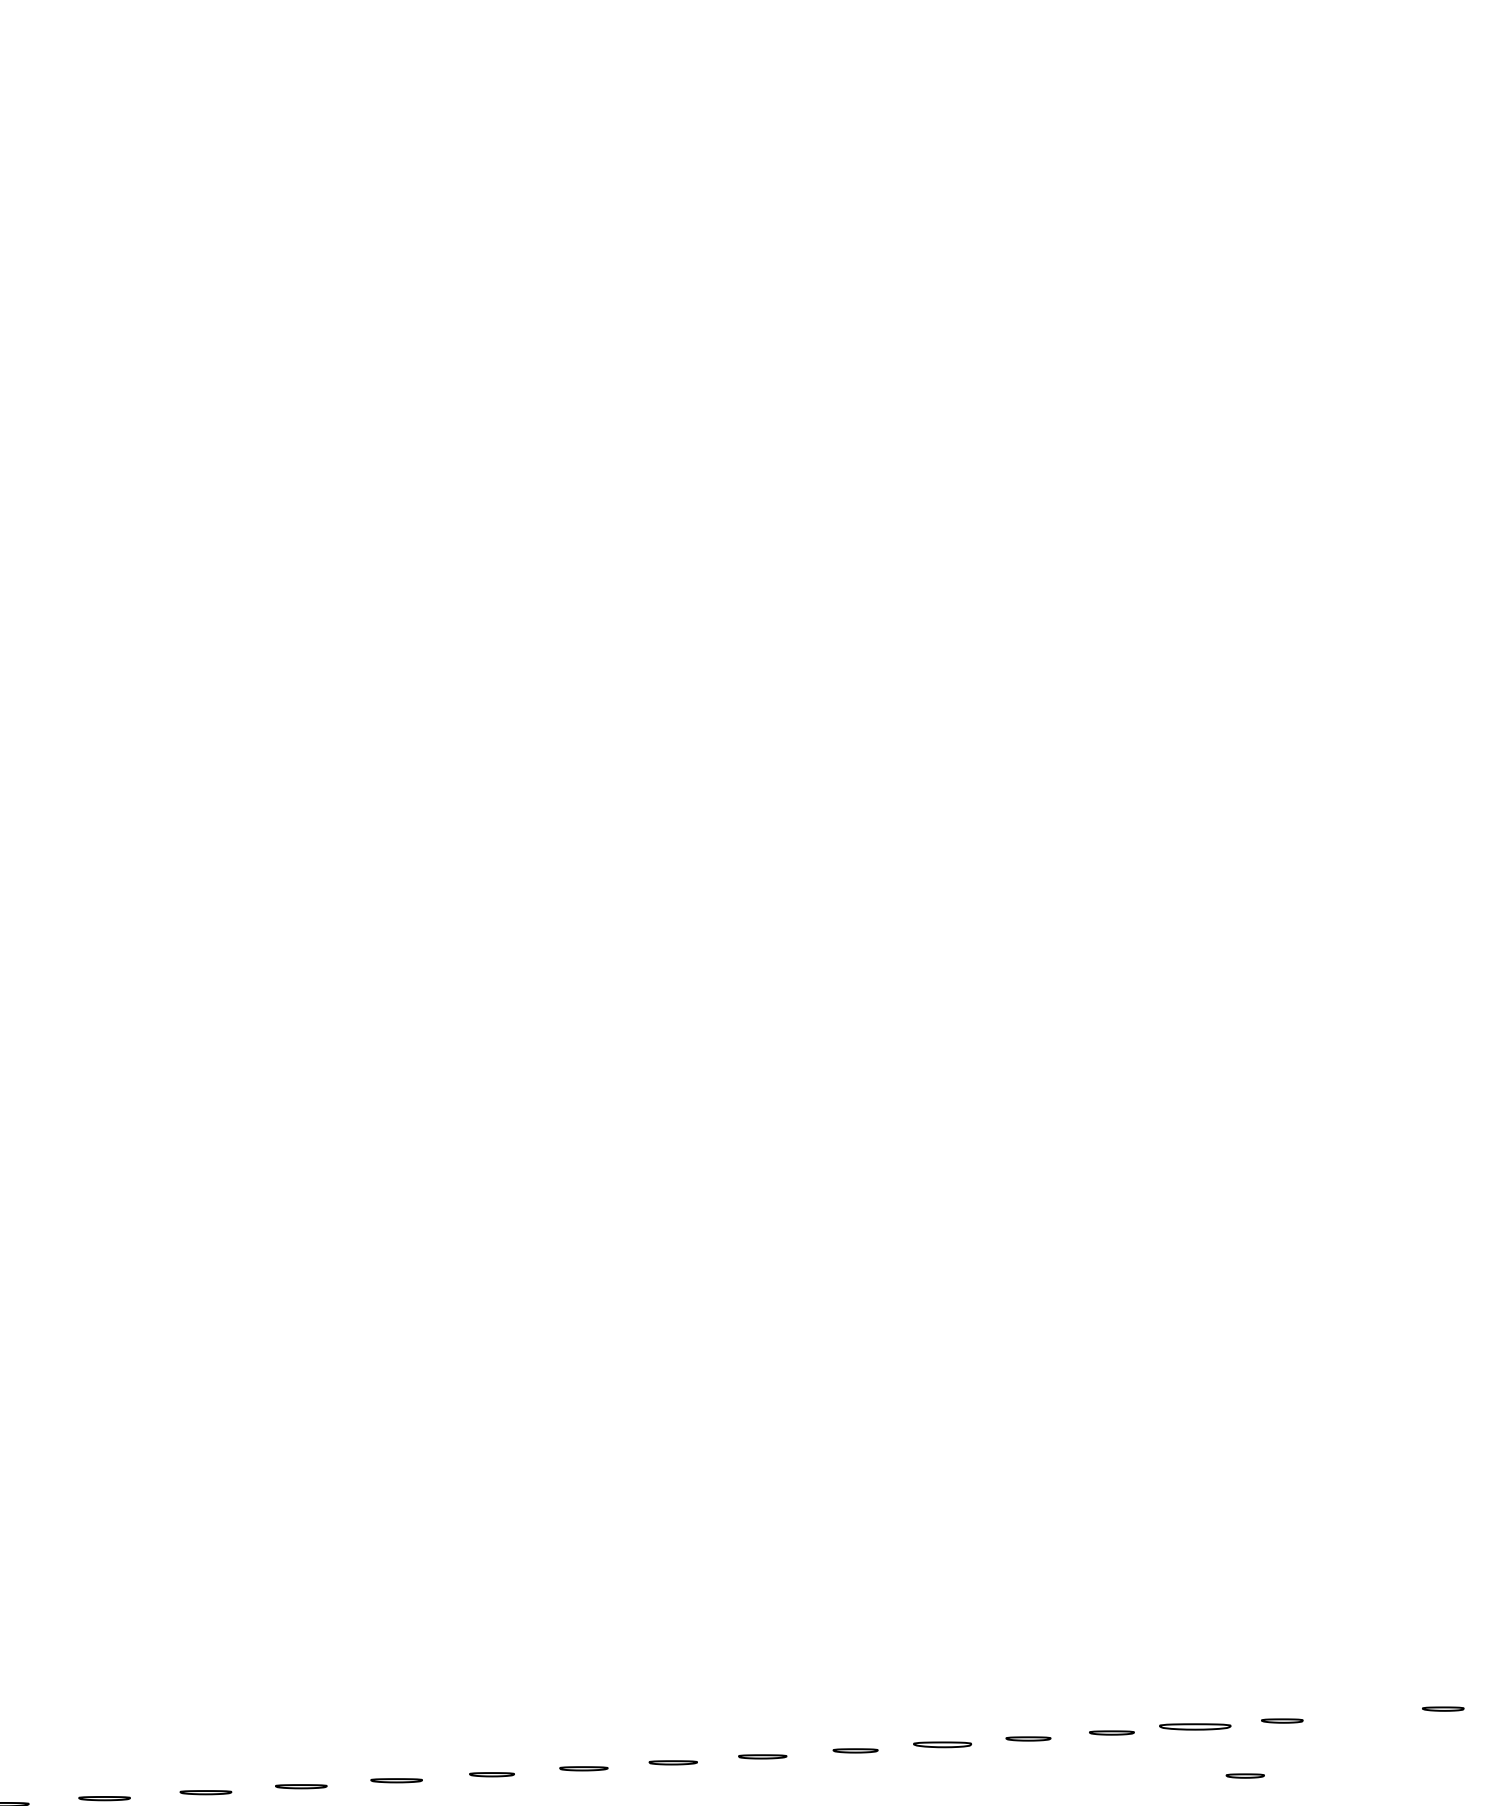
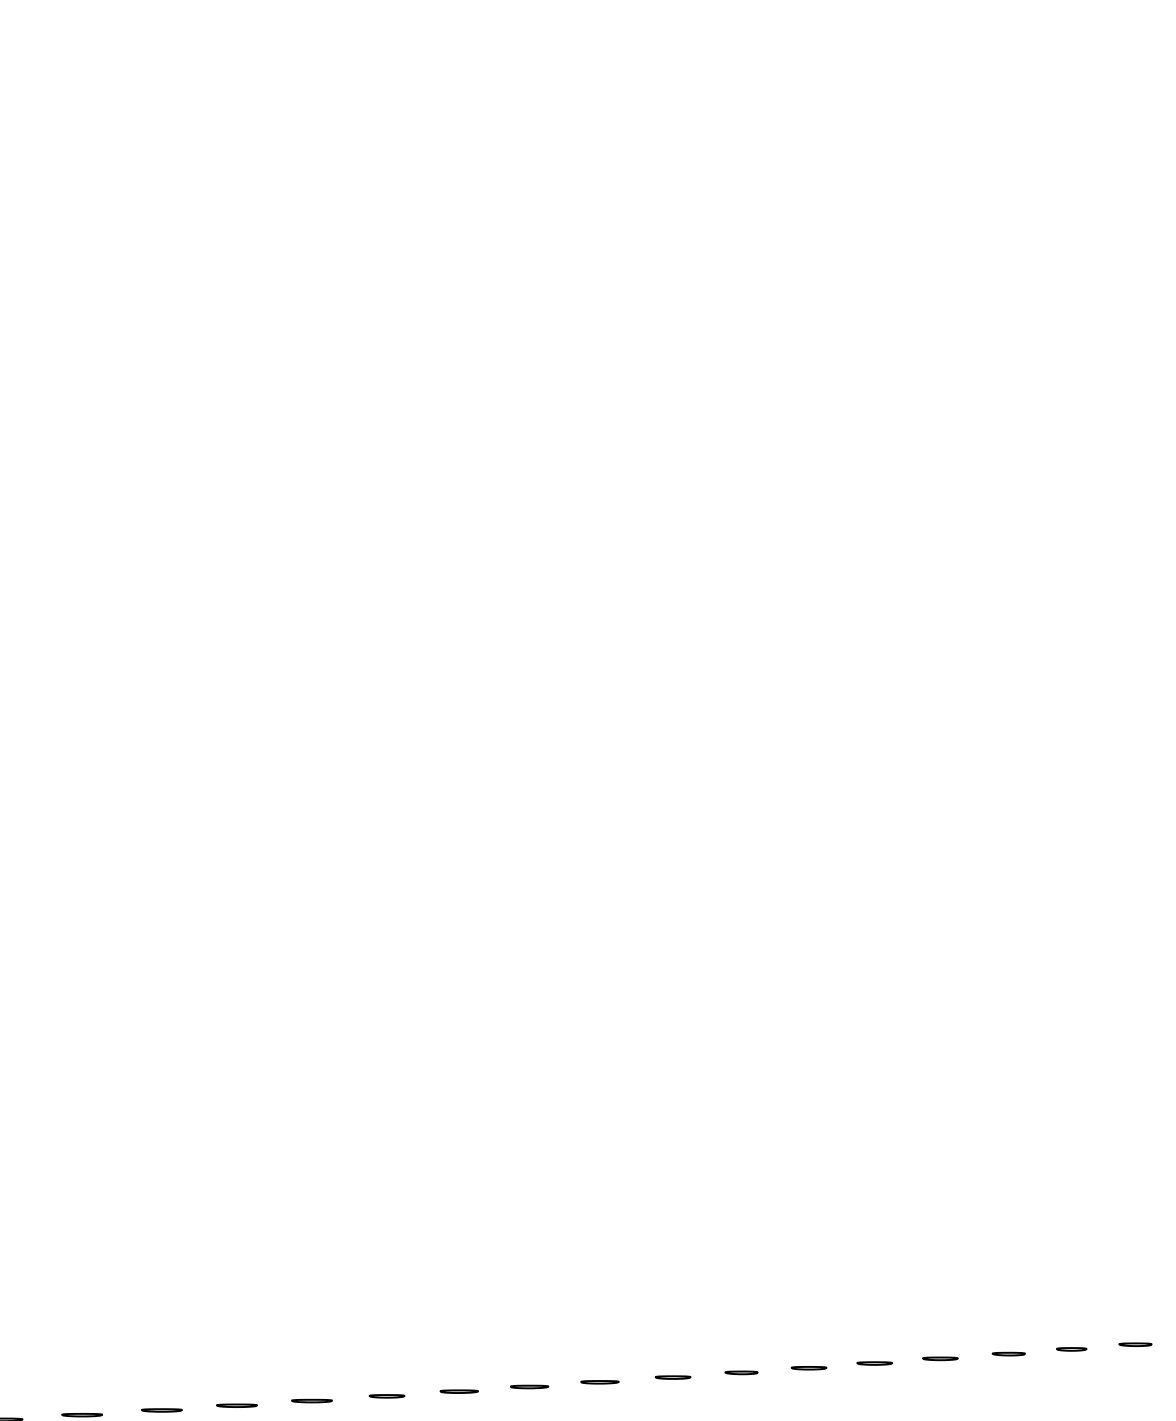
part: (1195, 1726) -> (940, 1358), size x0.62
part: (942, 1744) -> (741, 1372), size x0.71
line: (1245, 1776) -> (1071, 1349), moved

